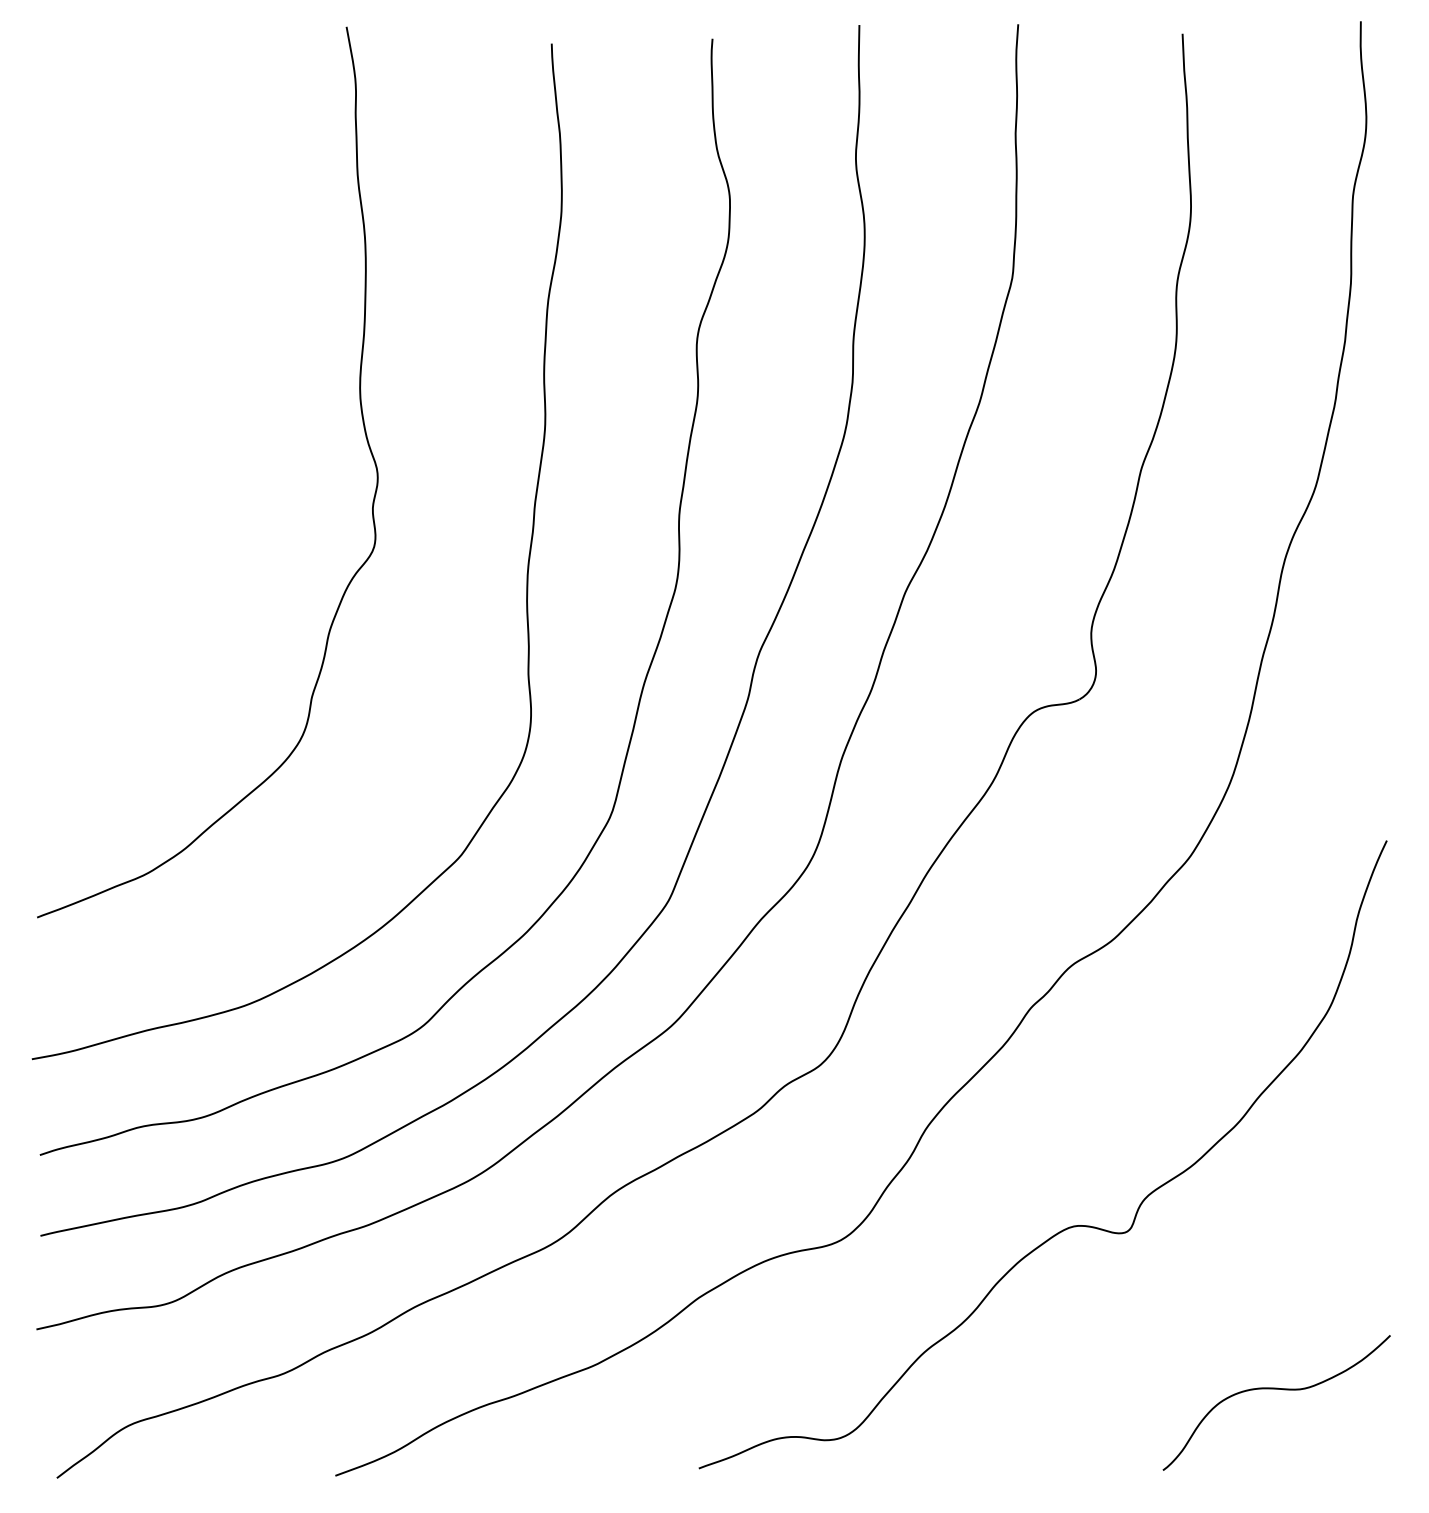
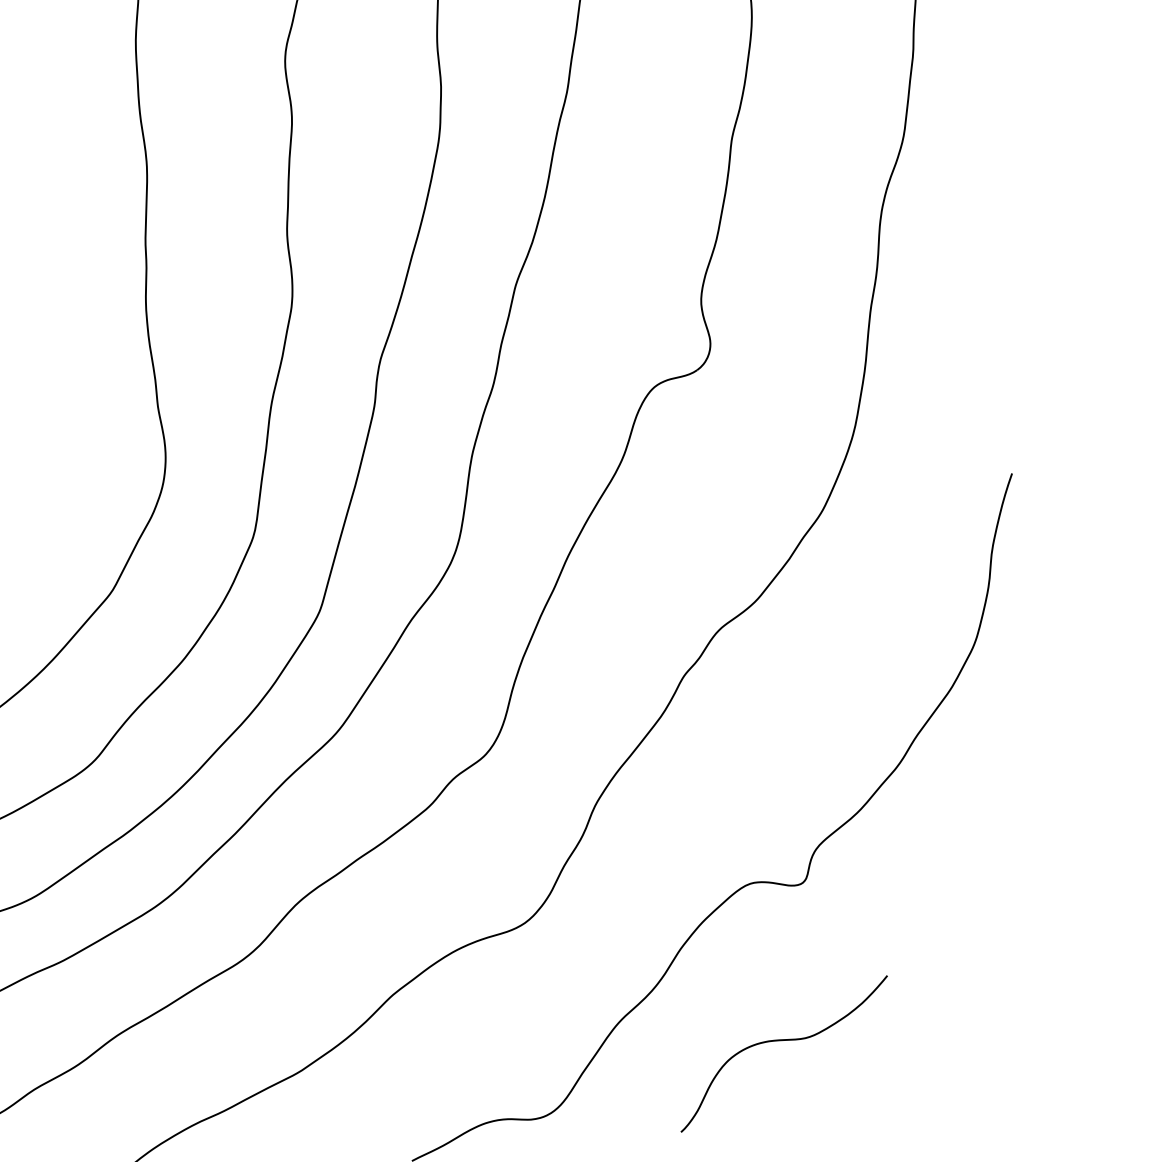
curve: (1276, 1389) -> (782, 1040), moved

